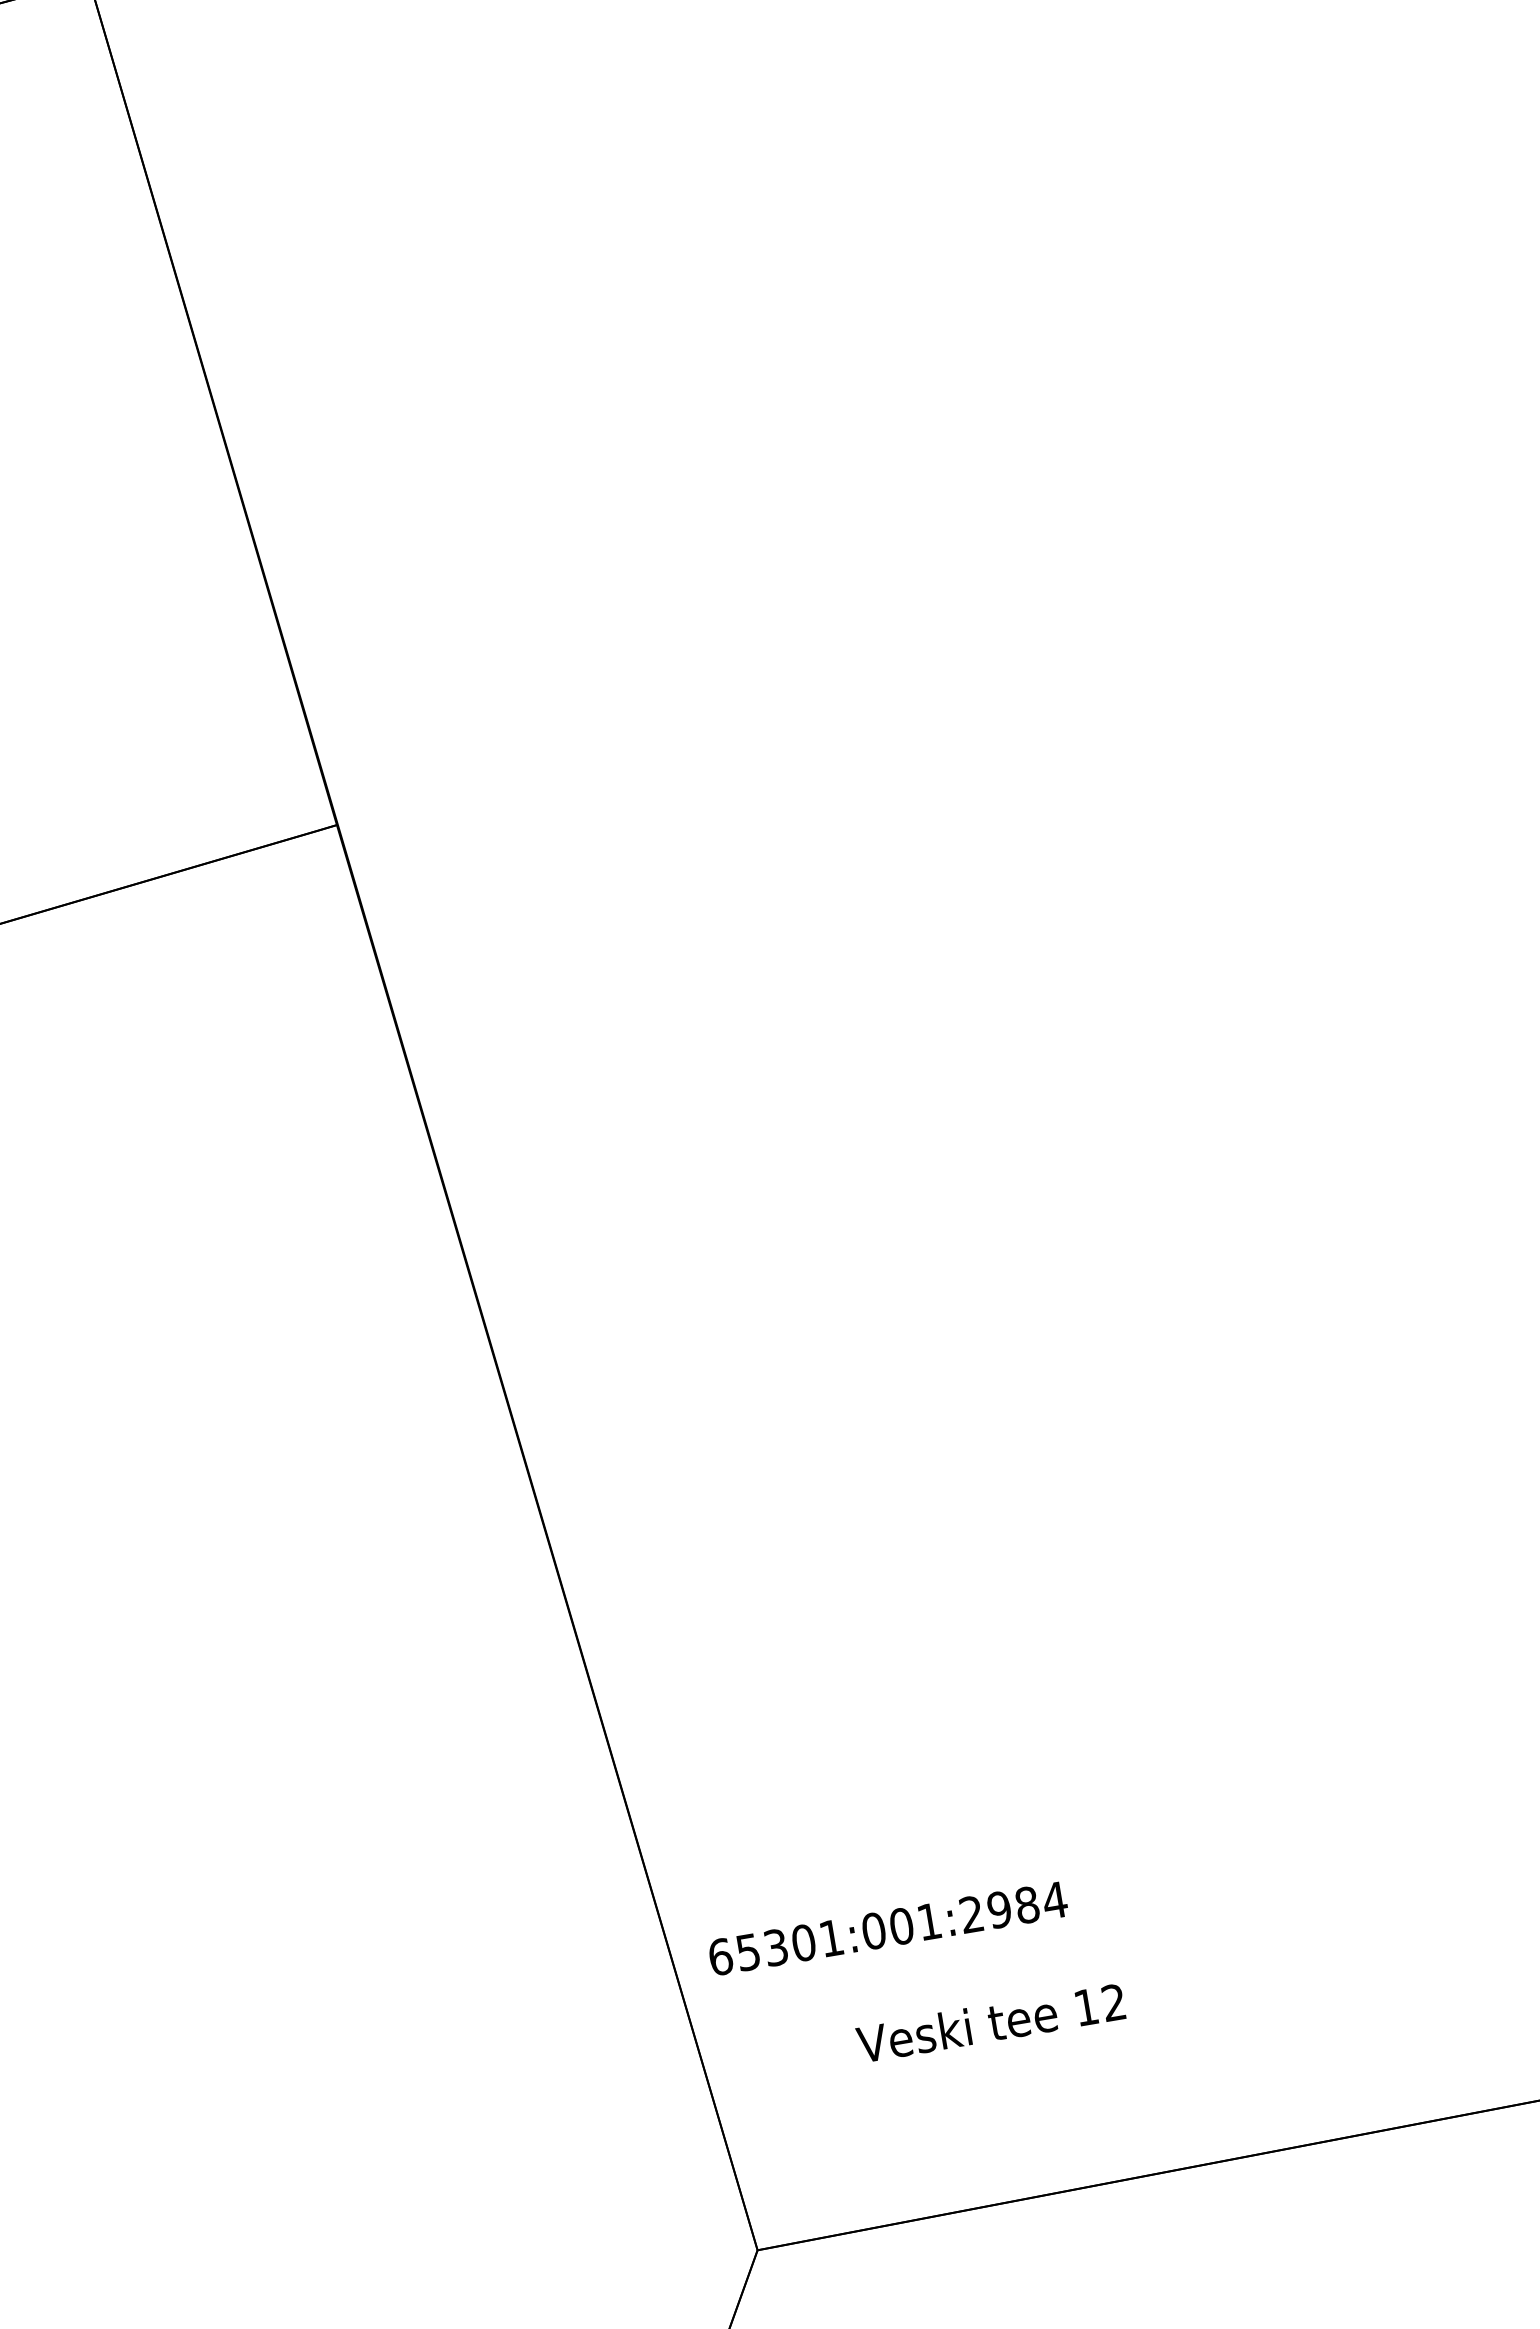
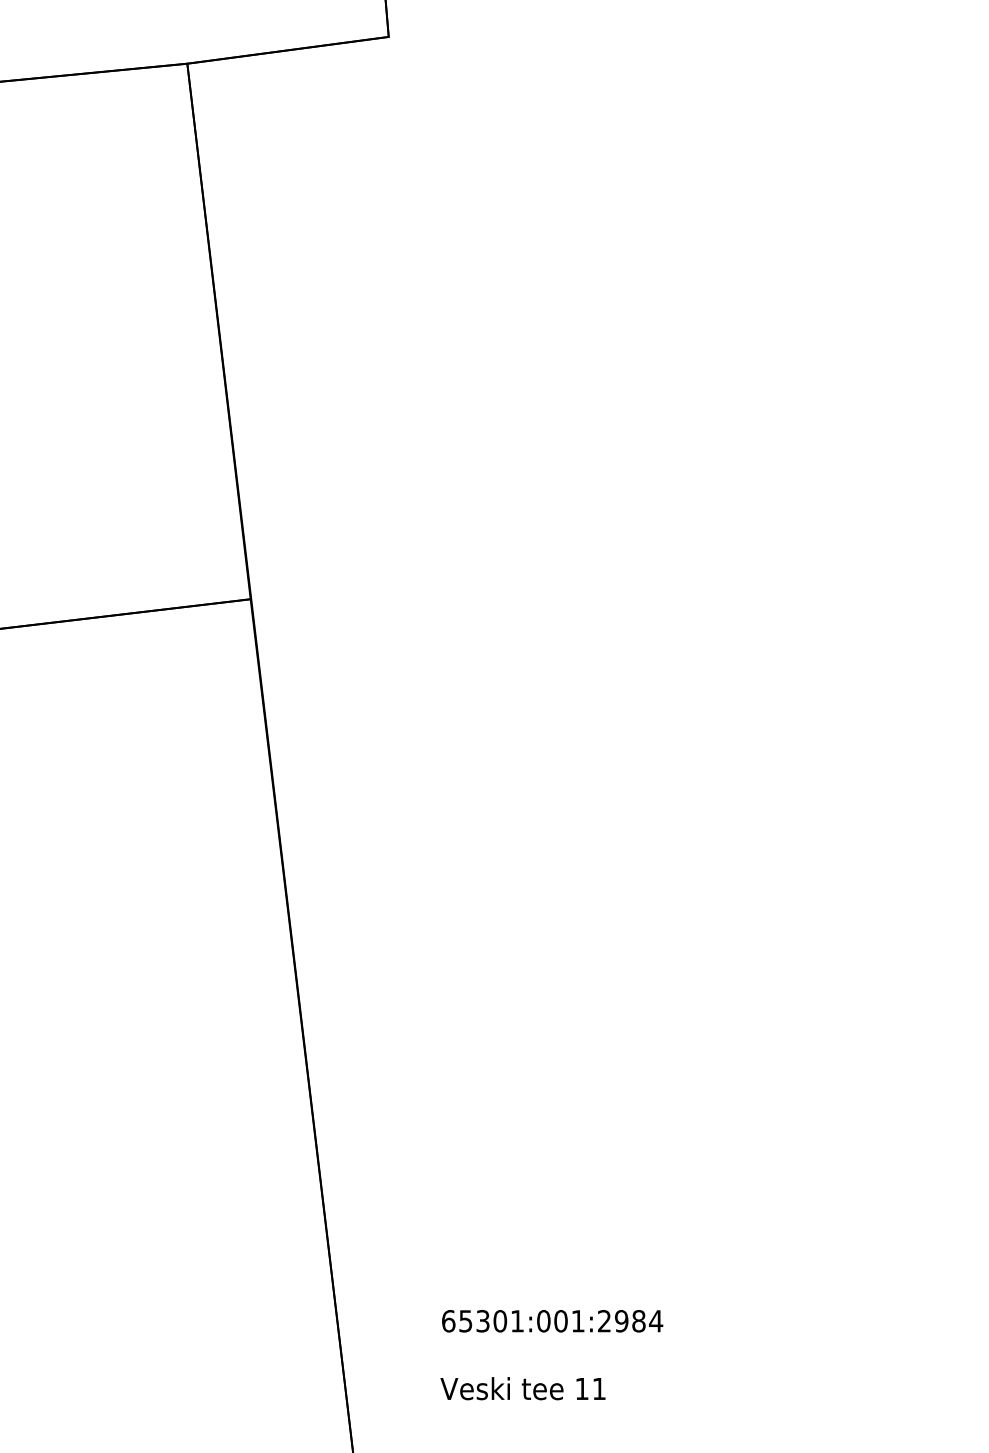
text: (888, 1929) -> (552, 1321), moved
text: (1112, 2002) -> (598, 1388), 12 -> 11

